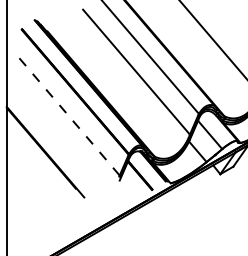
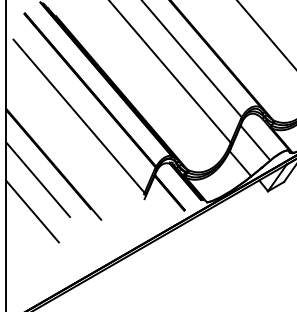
line: (65, 112) -> (78, 115), dashed -> solid
line: (32, 164) -> (37, 179), added
line: (27, 190) -> (31, 211), added

